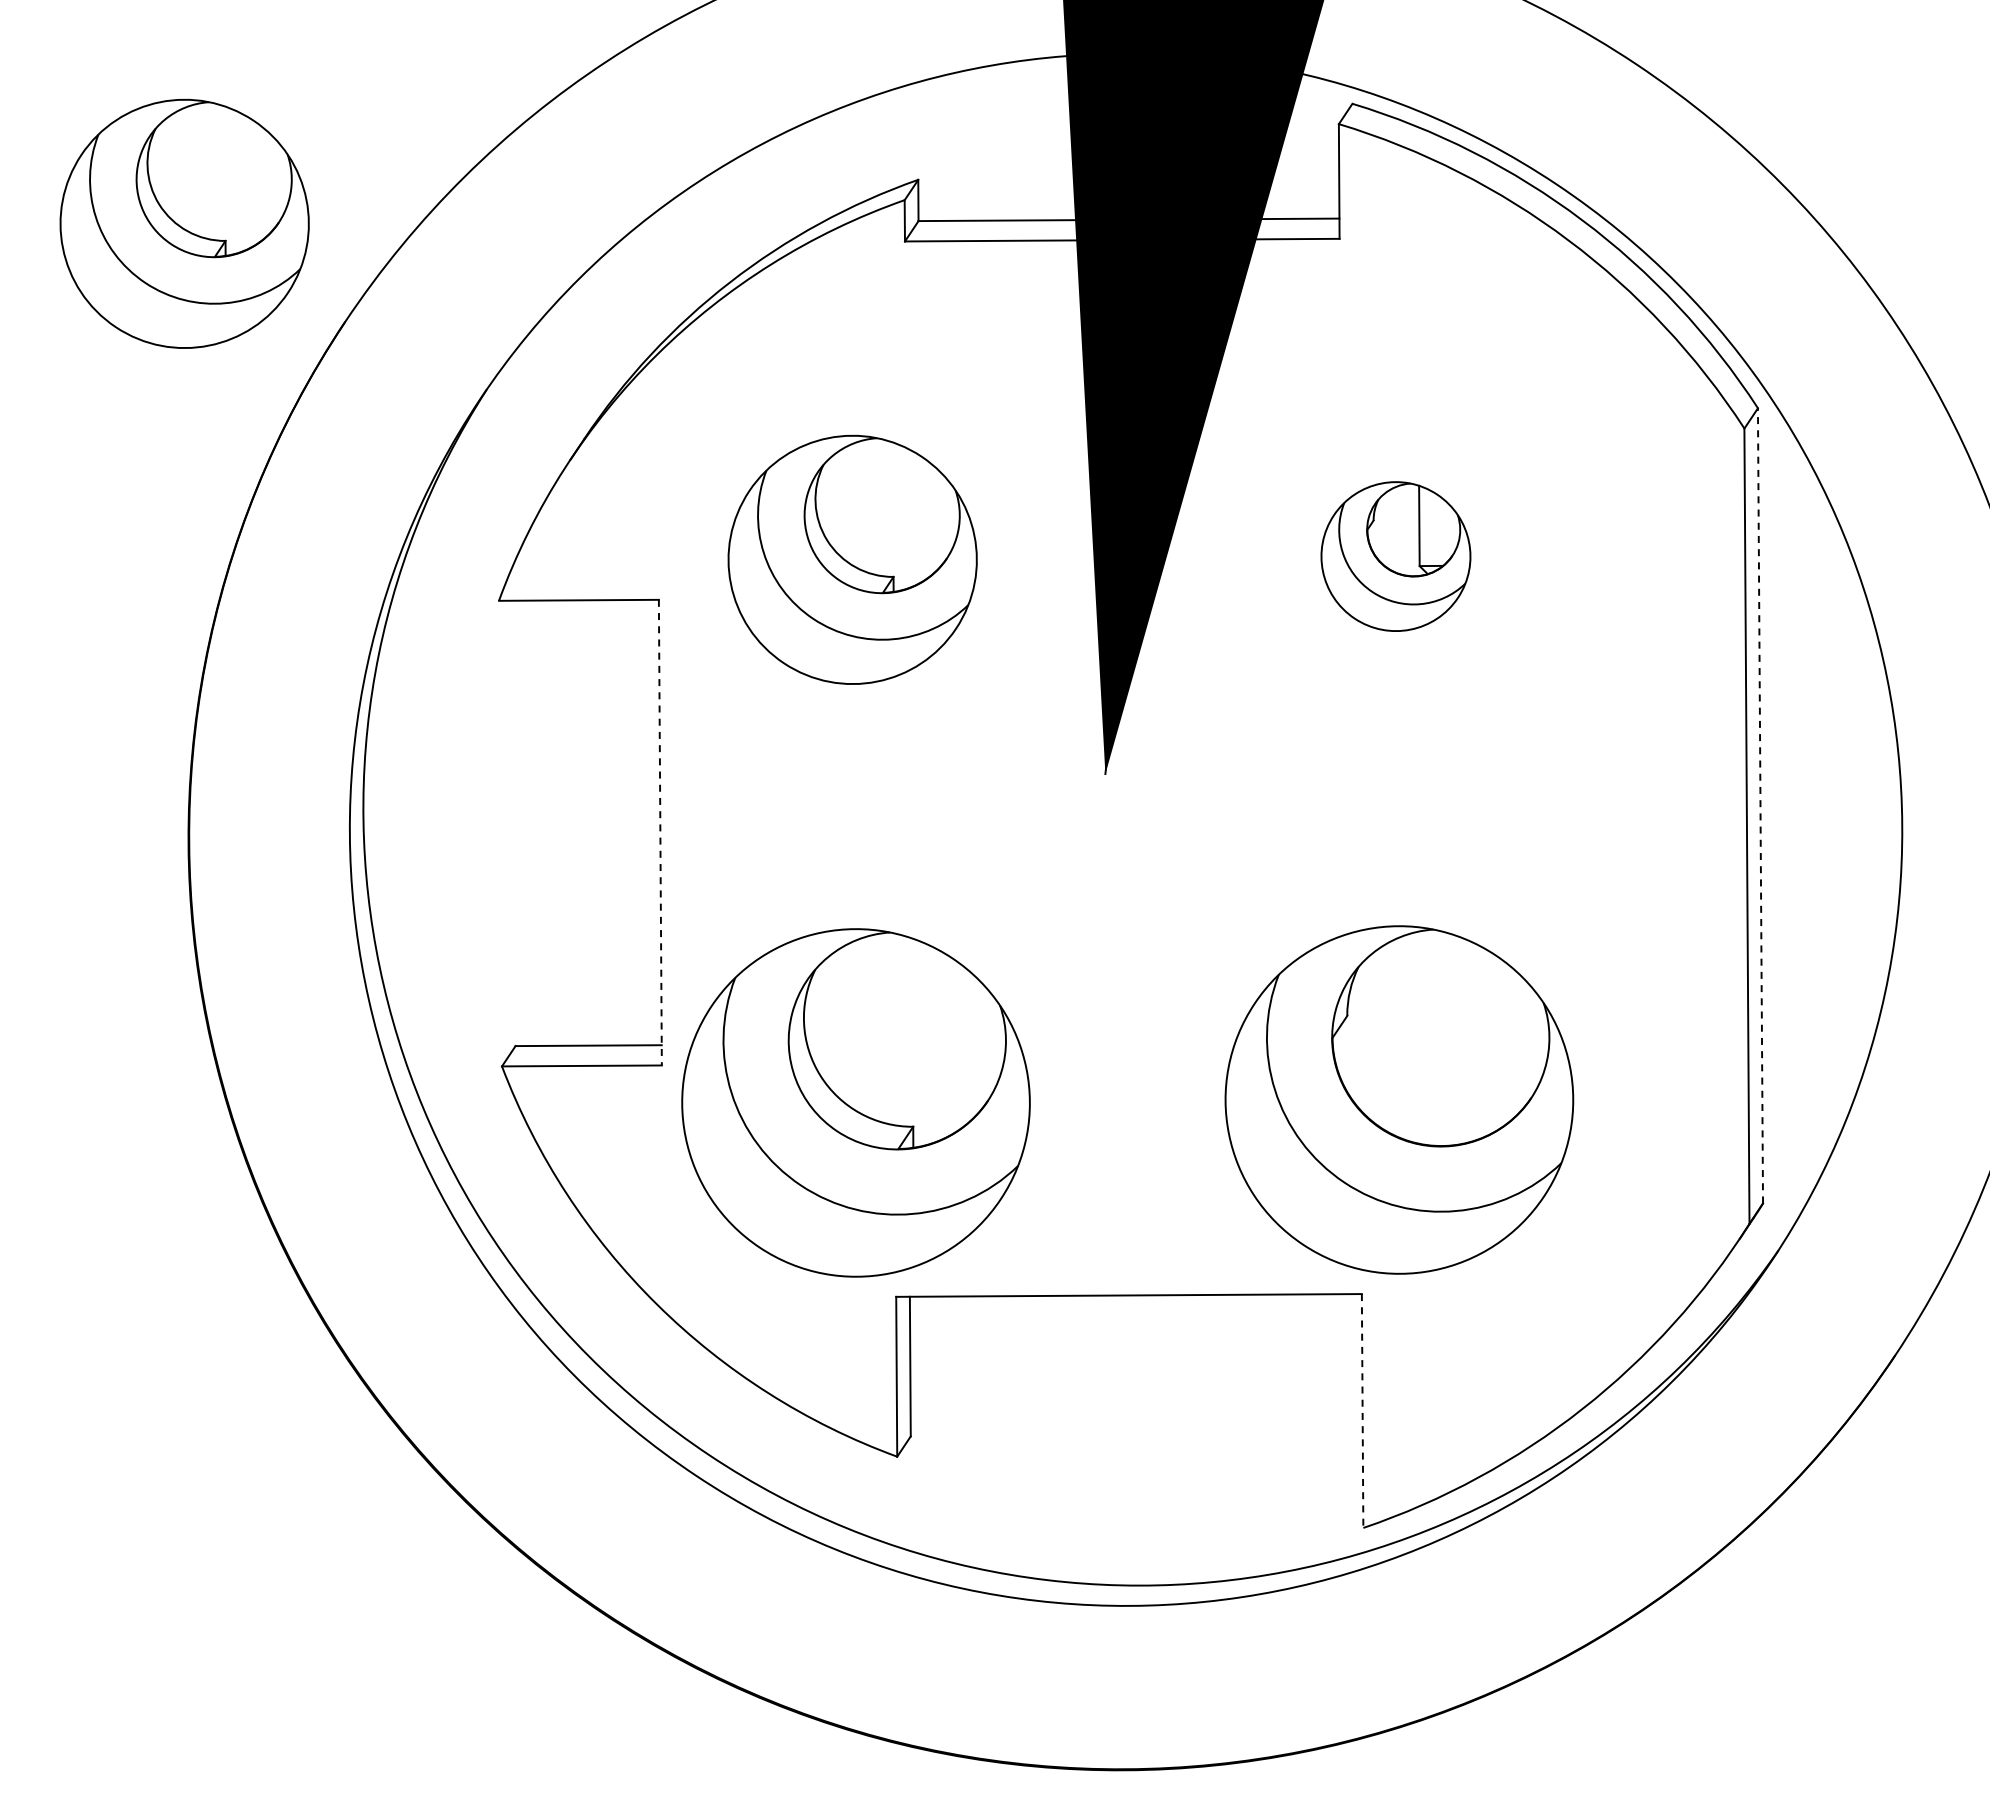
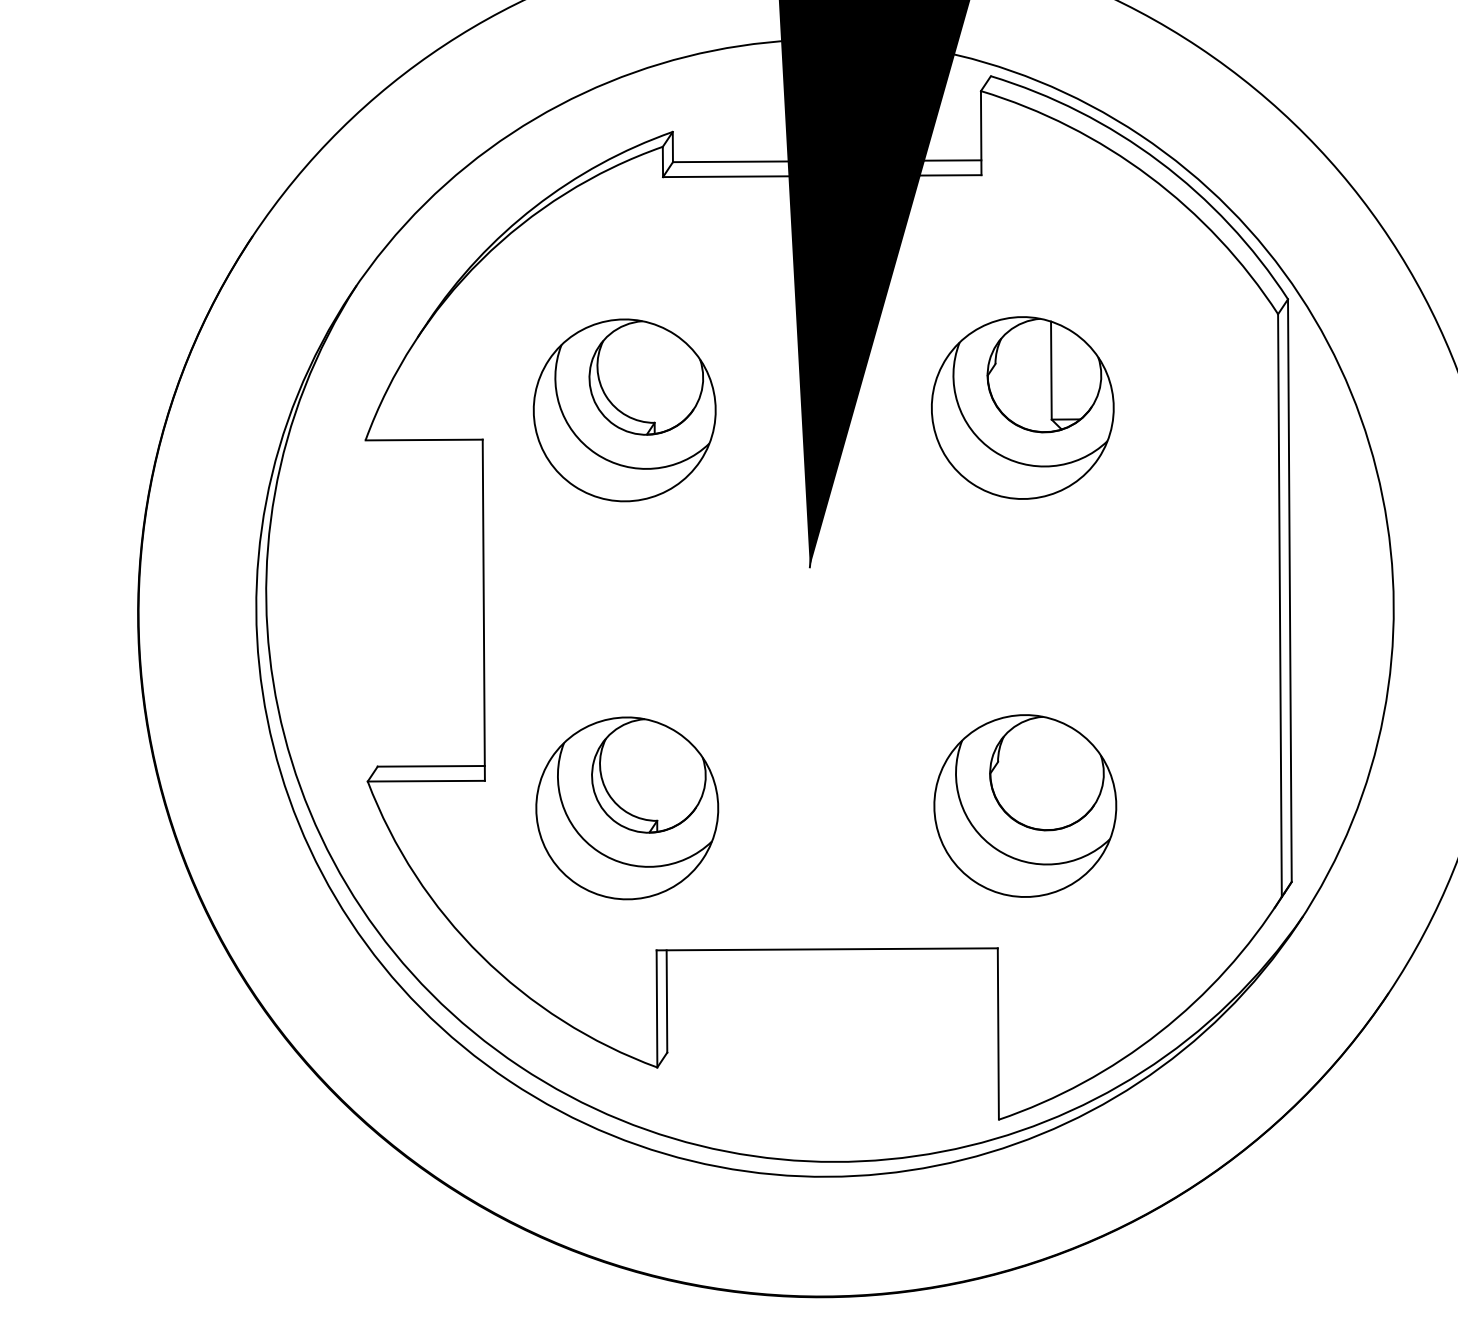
part: (184, 223) -> (135, 163), removed
part: (1395, 556) -> (1022, 407), size x1.67
line: (1760, 805) -> (1289, 590), dashed -> solid
line: (660, 832) -> (483, 610), dashed -> solid
part: (1399, 1099) -> (1025, 805), size x0.71
part: (856, 1103) -> (627, 808), size x0.71
line: (1362, 1411) -> (998, 1034), dashed -> solid

